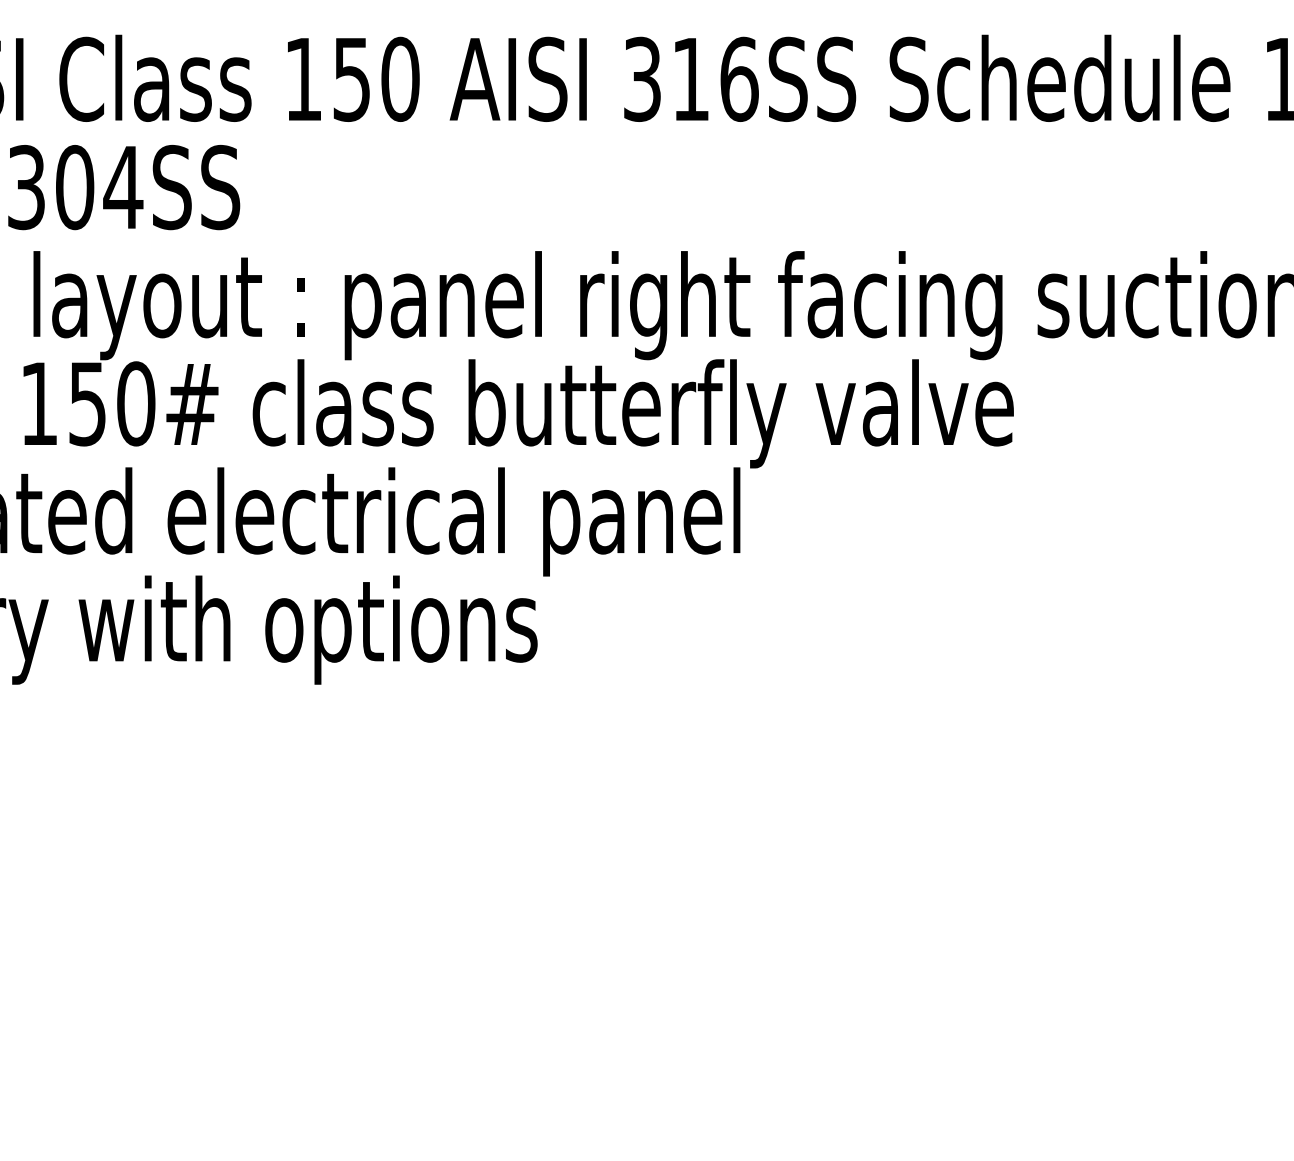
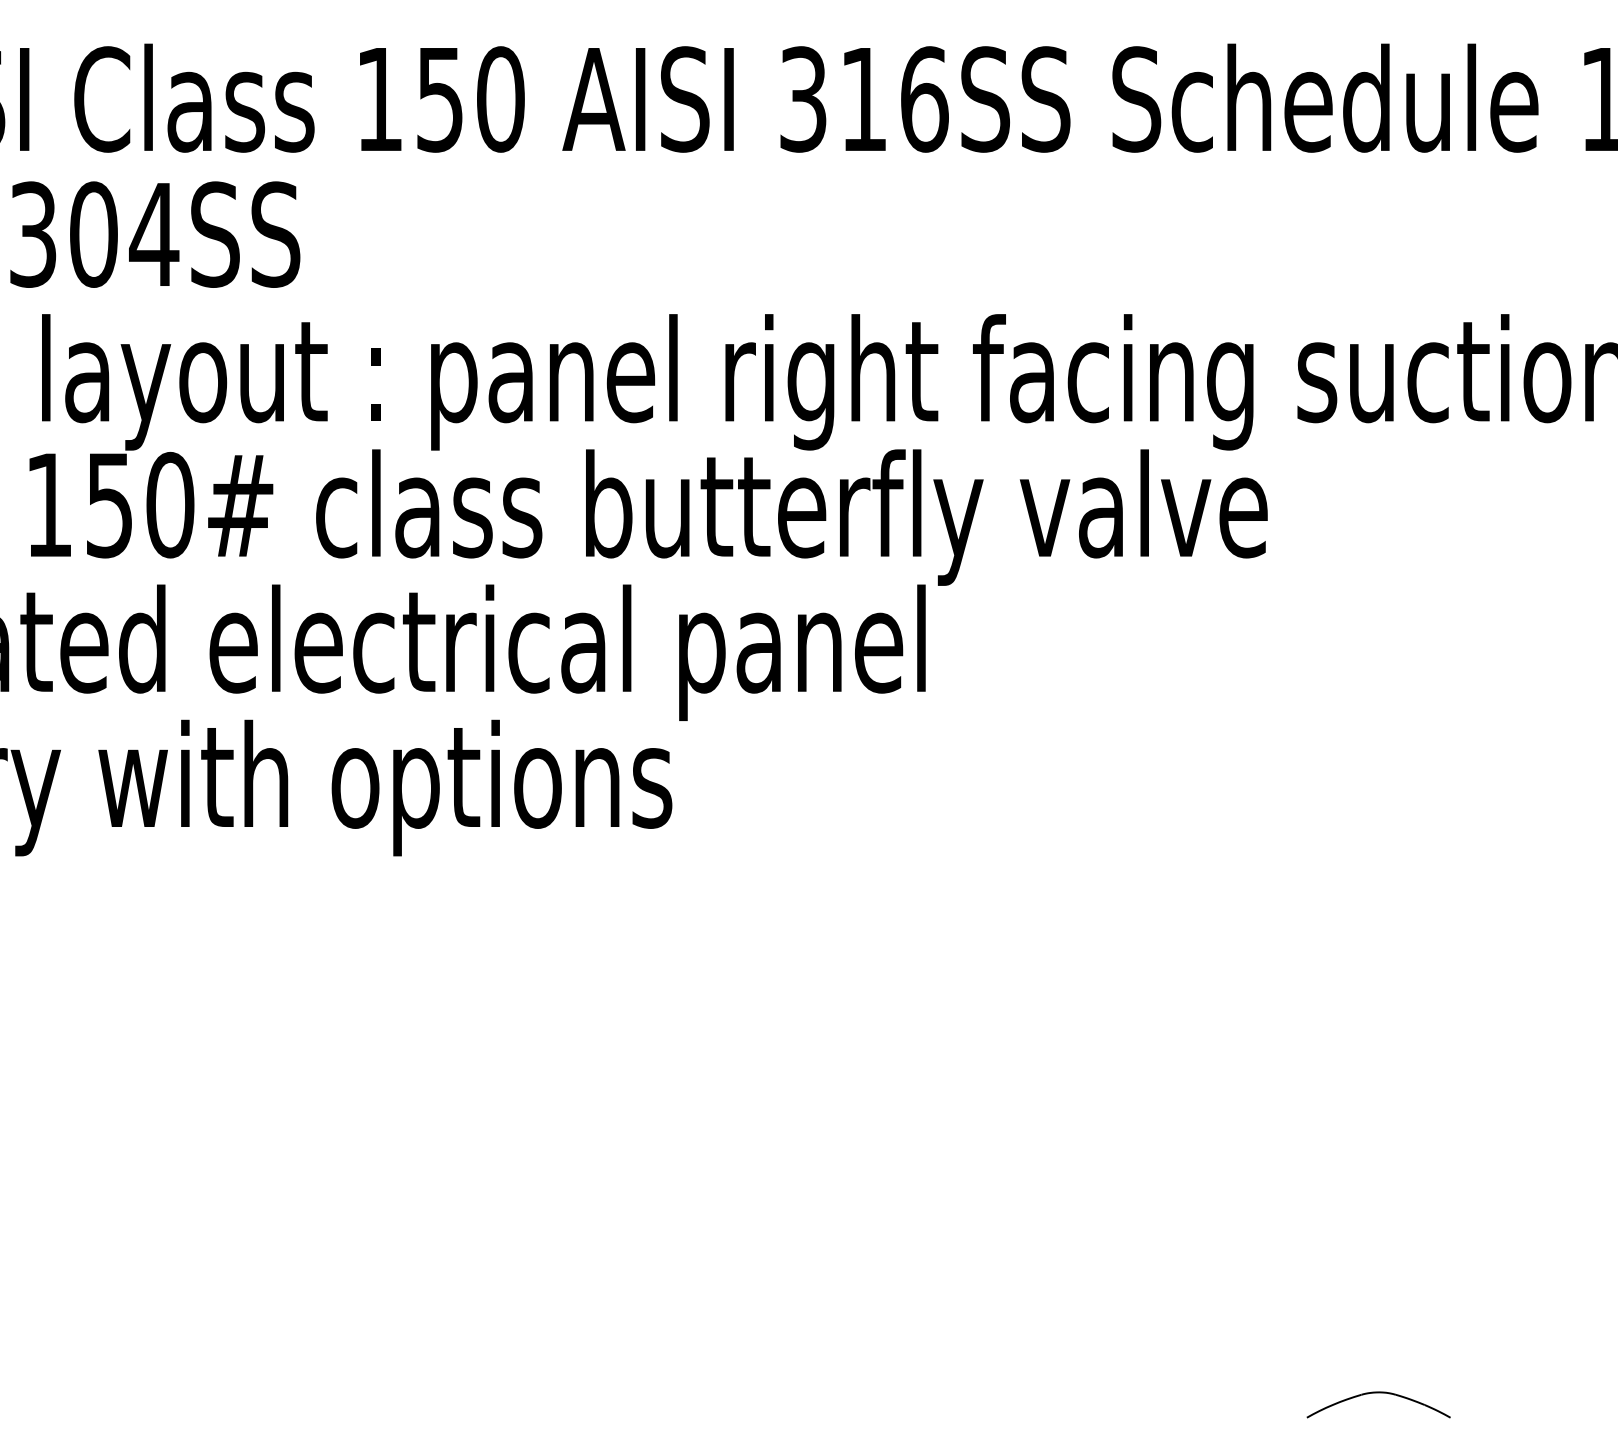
part: (1102, 1114) -> (1378, 1393), added

